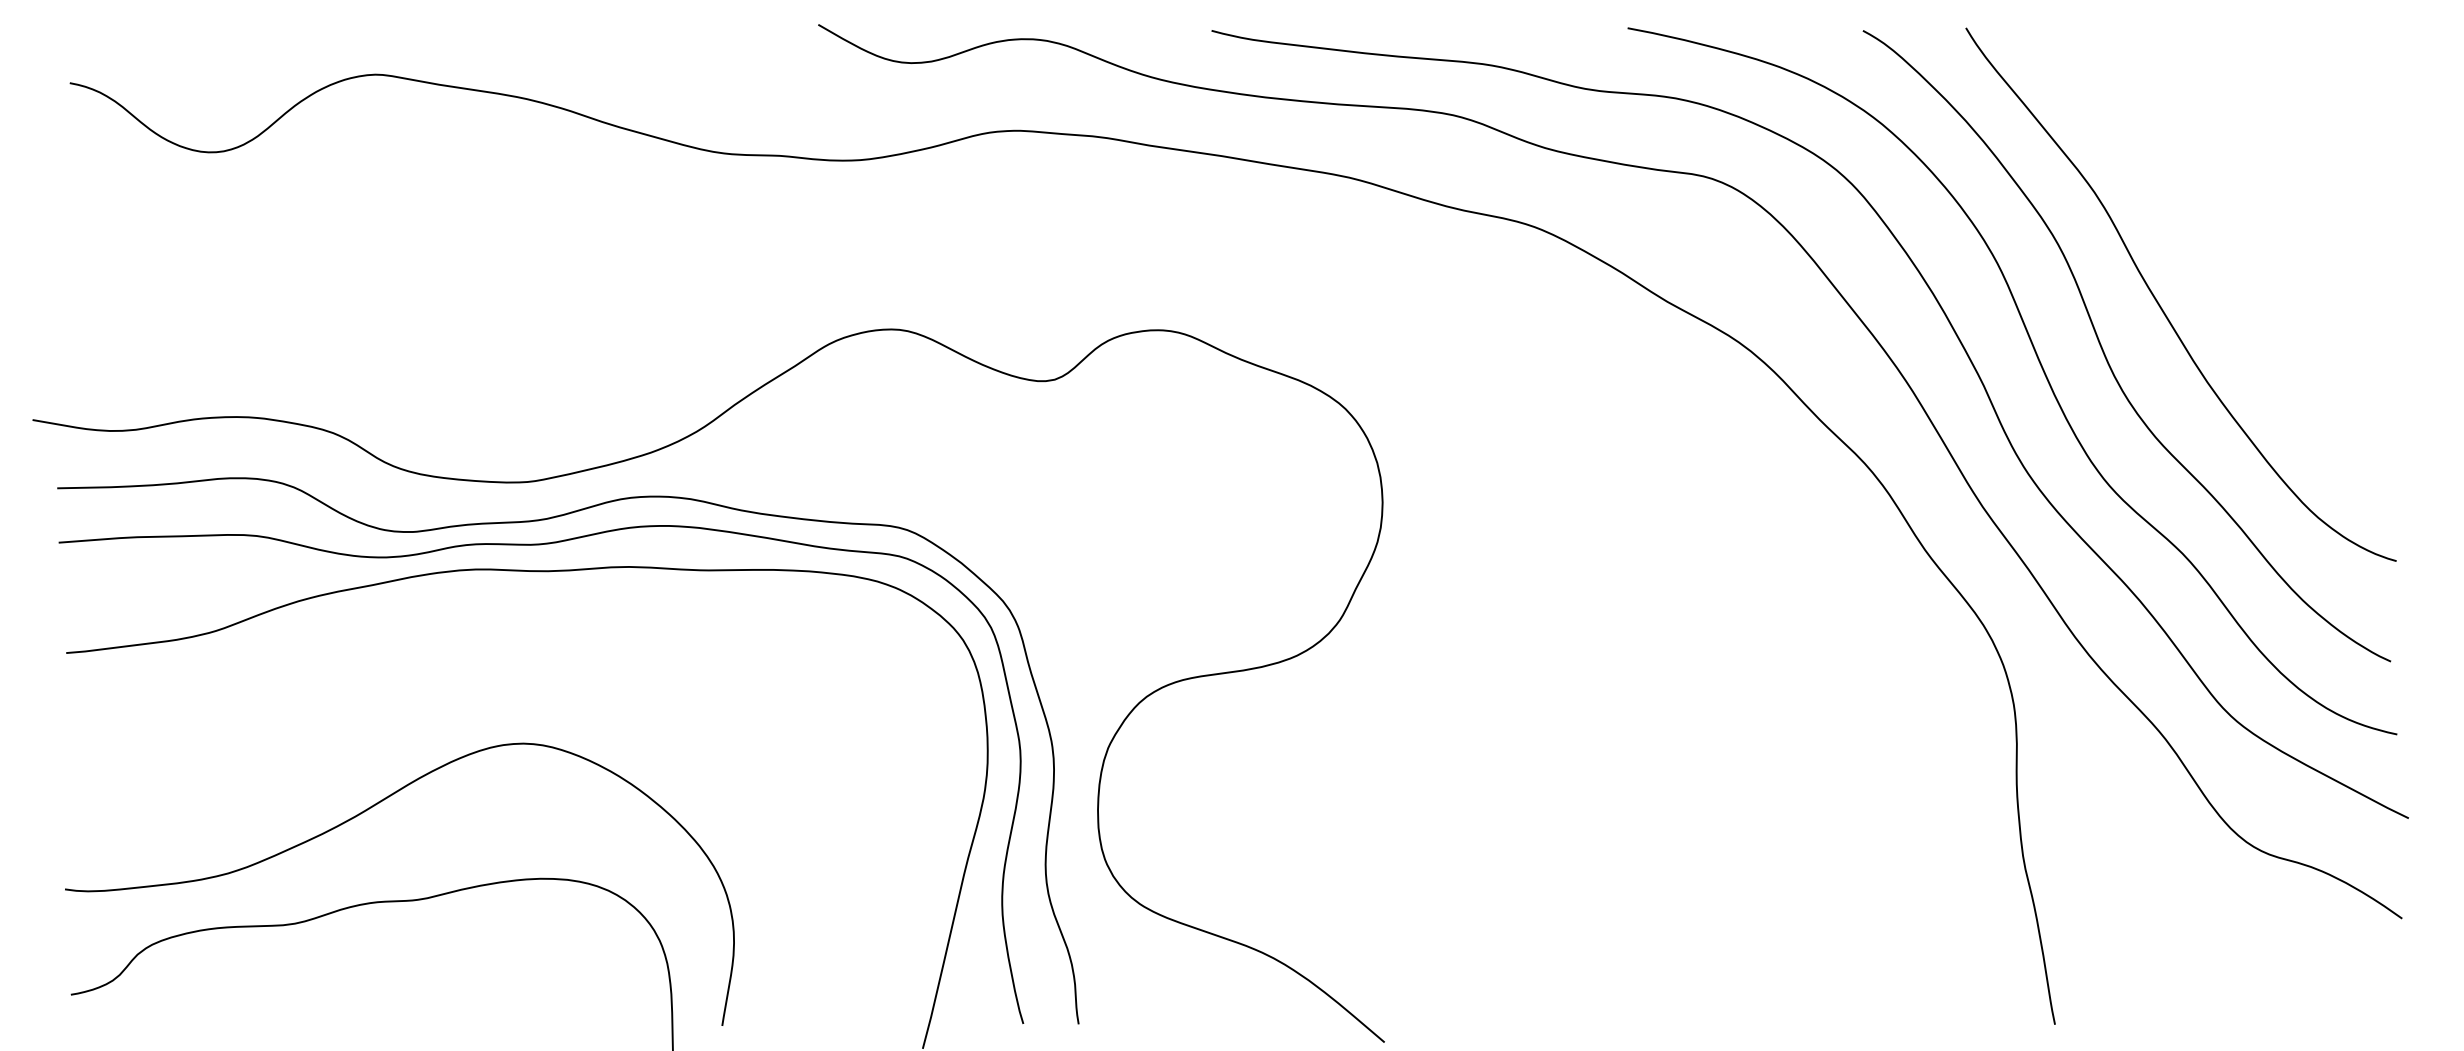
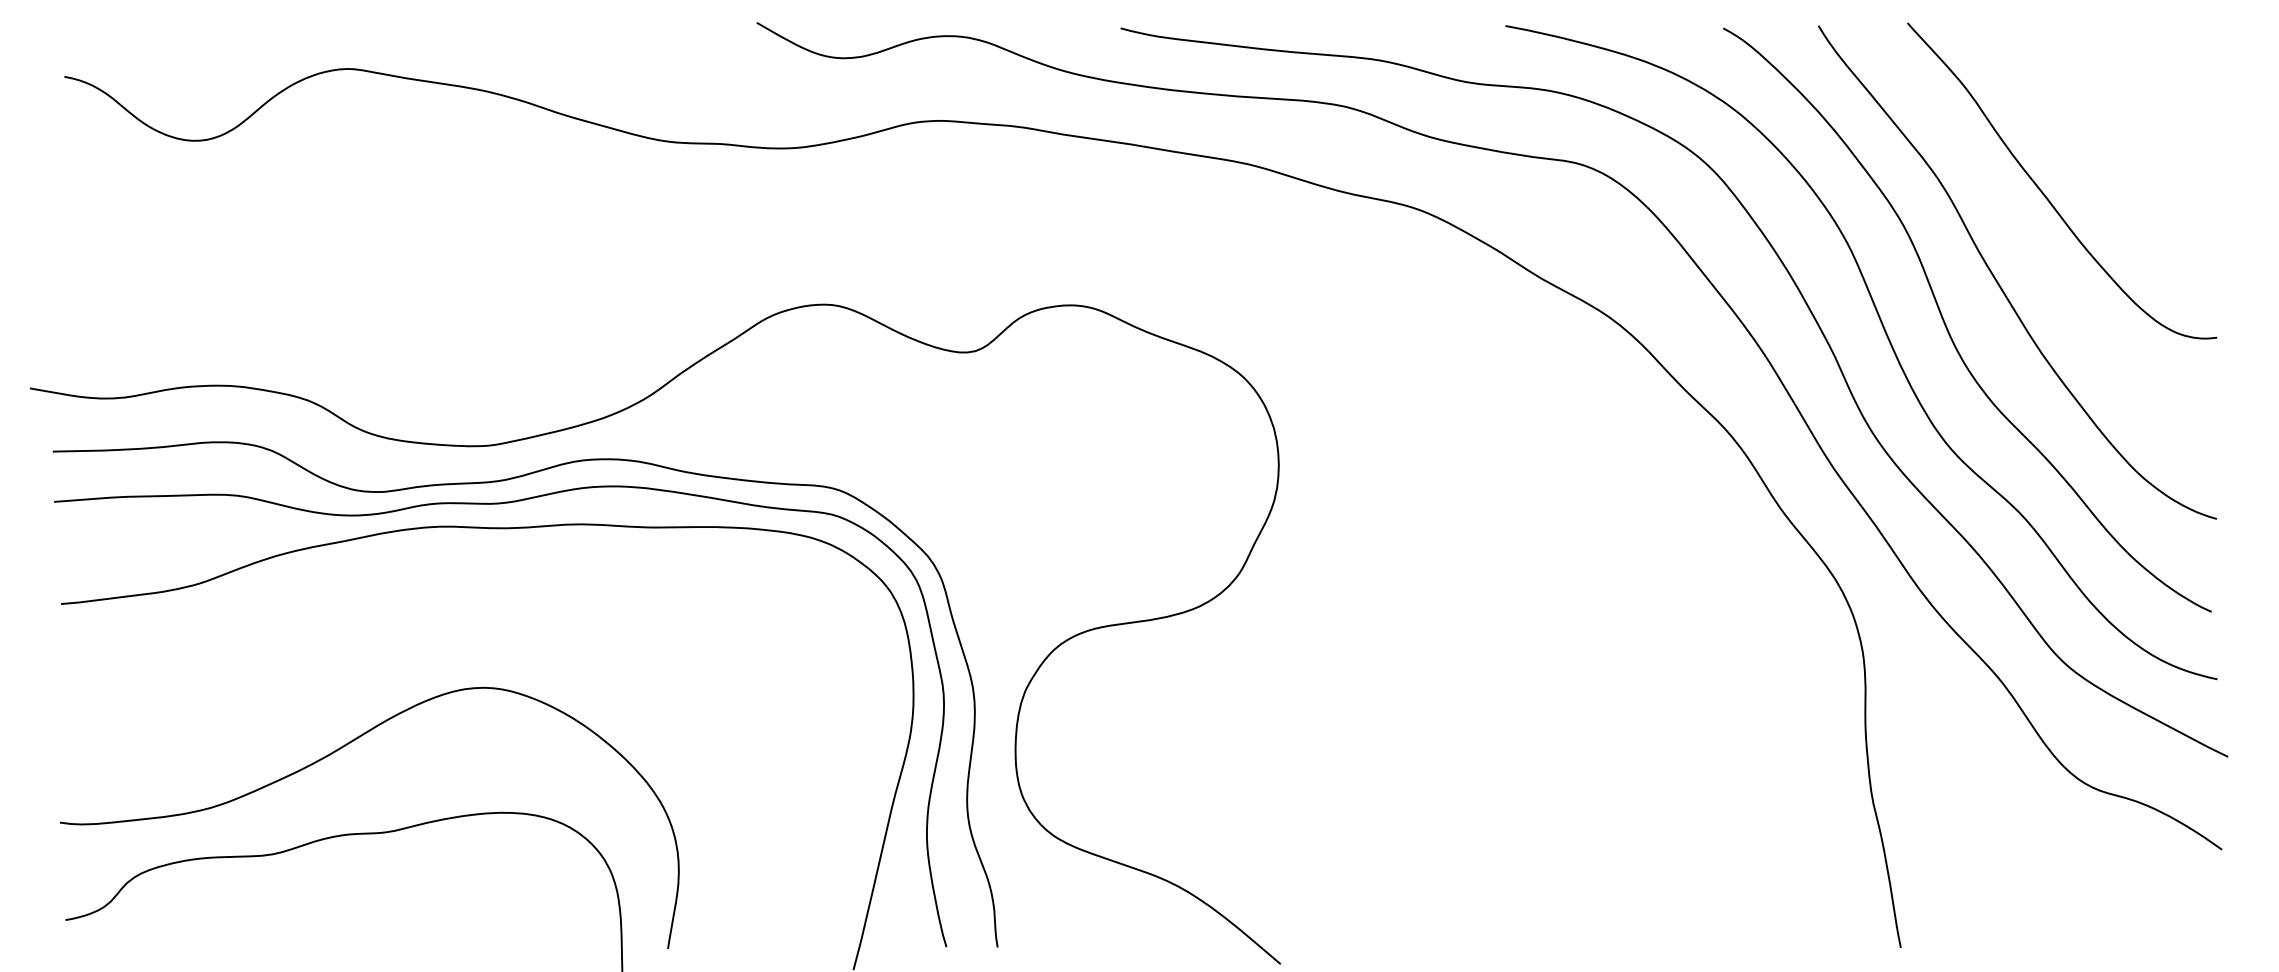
curve: (2211, 210) -> (2045, 194), added

